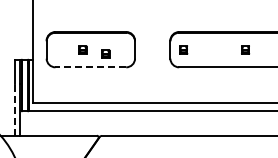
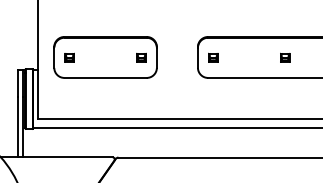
part: (82, 49) -> (69, 57), moved
part: (105, 53) -> (141, 57), moved
line: (90, 67) -> (105, 78), dashed -> solid
line: (15, 109) -> (18, 126), dashed -> solid

